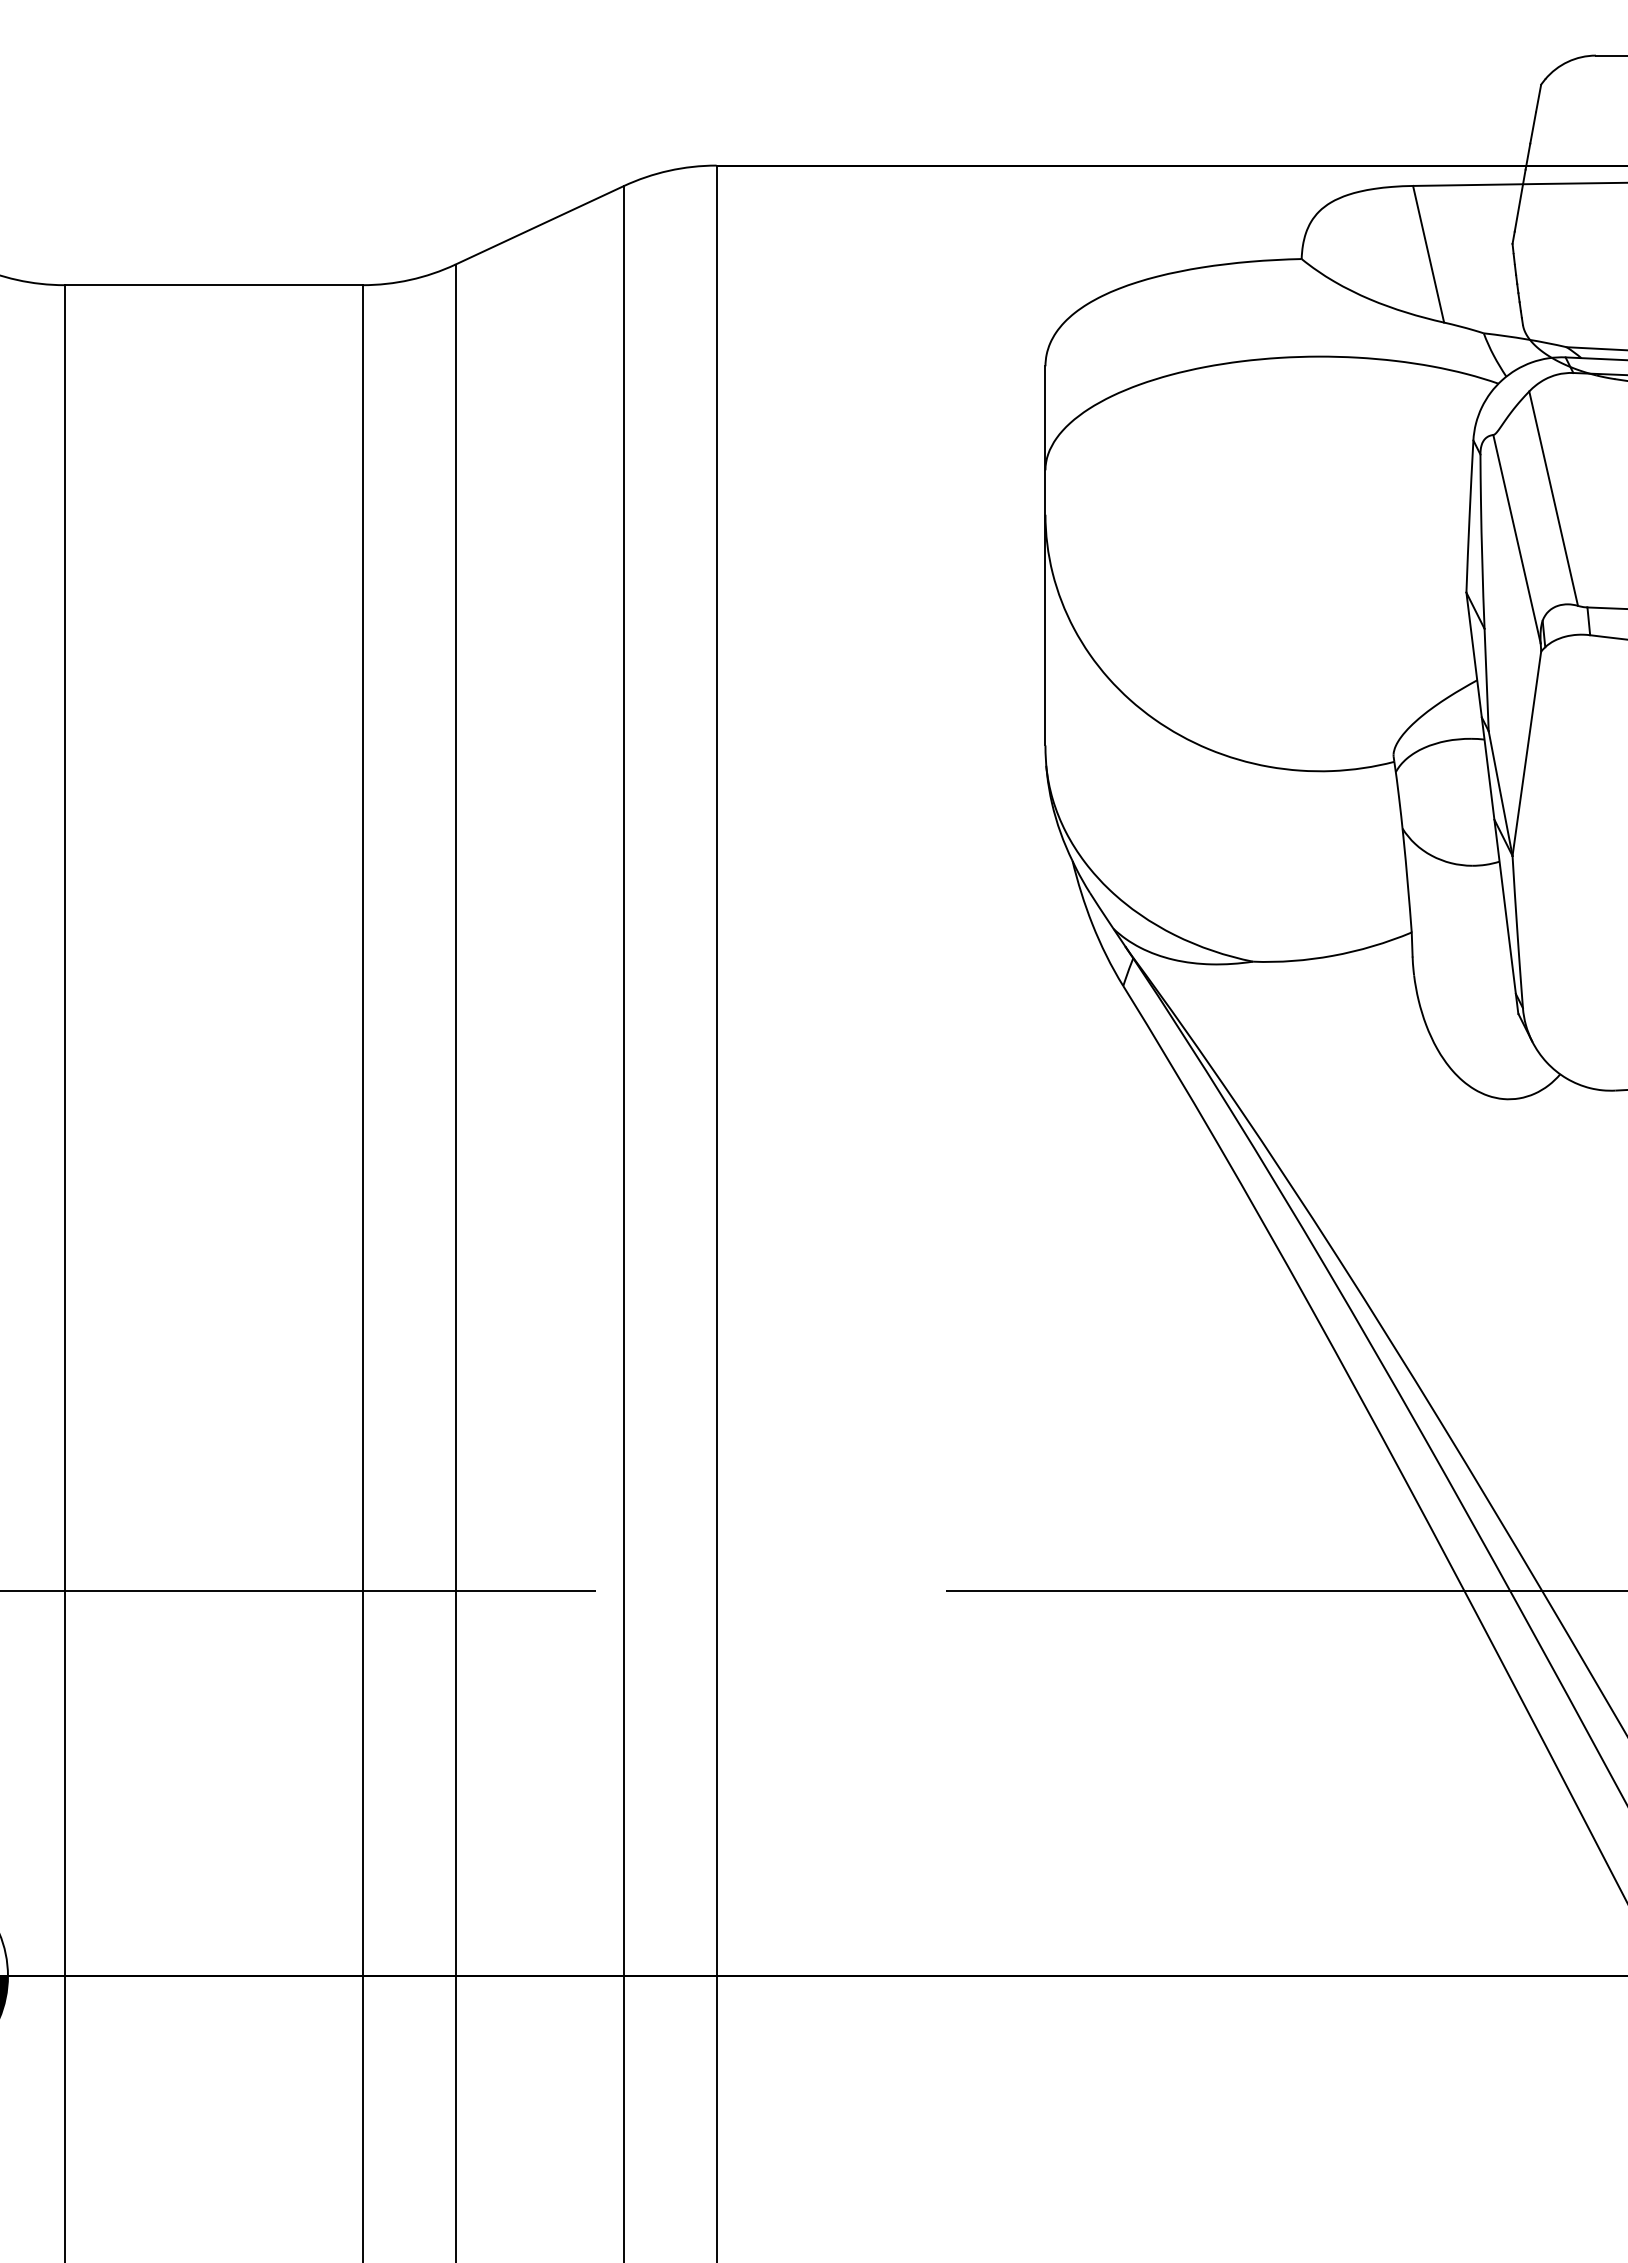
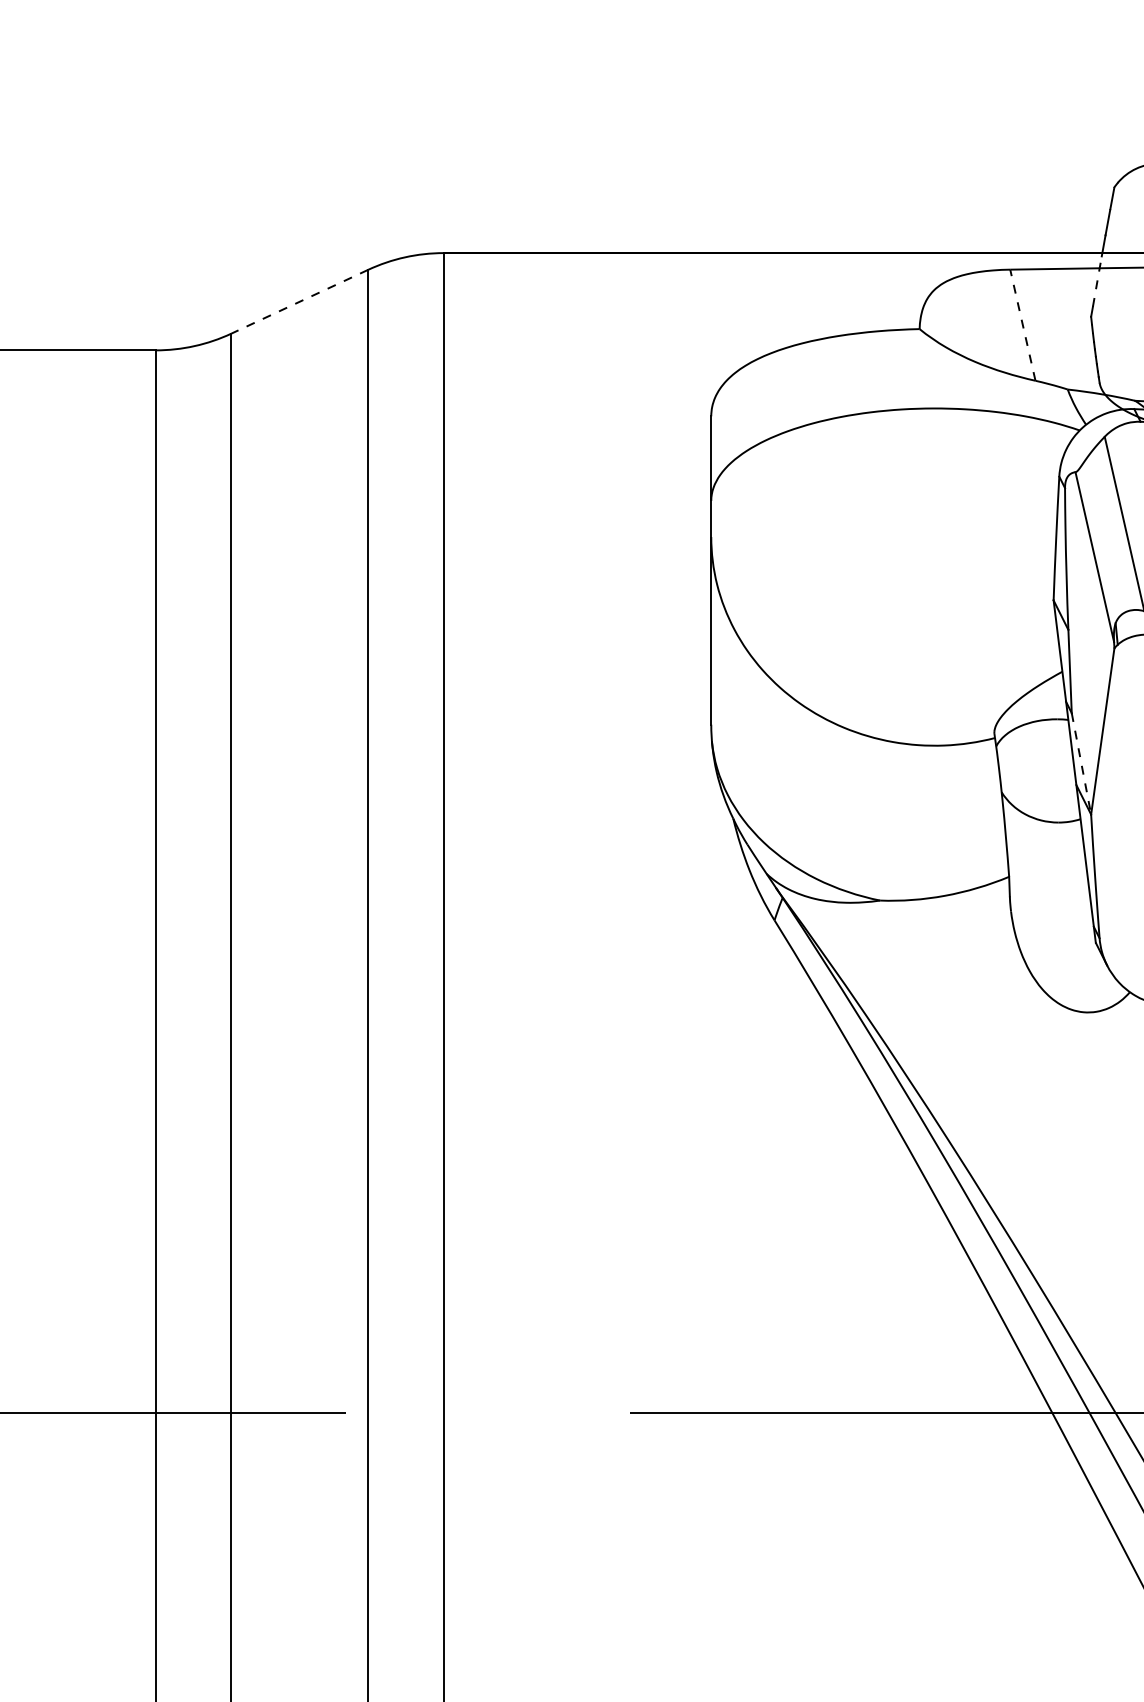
line: (1520, 200) -> (1097, 281), solid -> dashed
line: (539, 225) -> (299, 301), solid -> dashed
line: (1428, 253) -> (1022, 324), solid -> dashed
line: (1500, 794) -> (1081, 764), solid -> dashed

